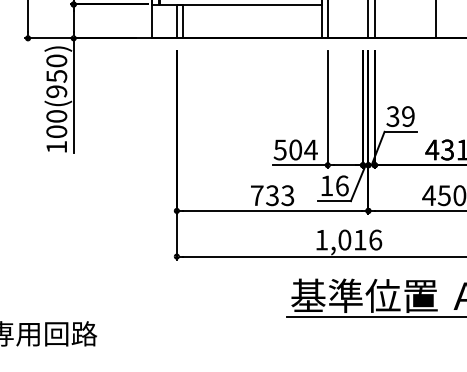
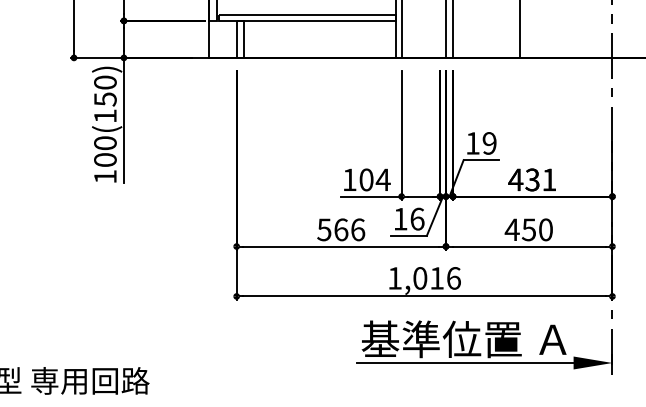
text: (56, 91) -> (105, 116), 100(950) -> 100(150)
text: (392, 116) -> (472, 143), 39 -> 19
text: (280, 149) -> (349, 179), 504 -> 104
text: (272, 195) -> (341, 229), 733 -> 566

